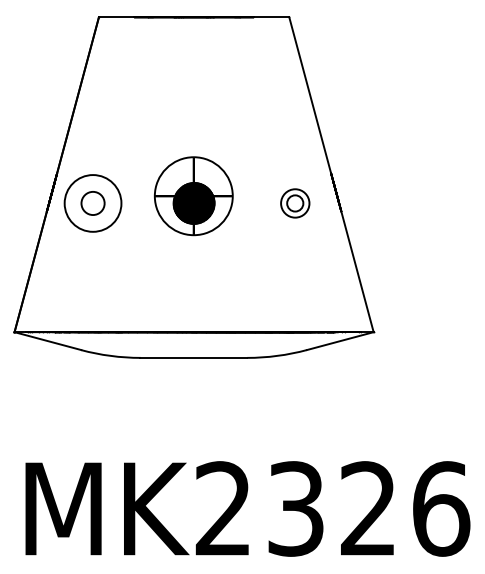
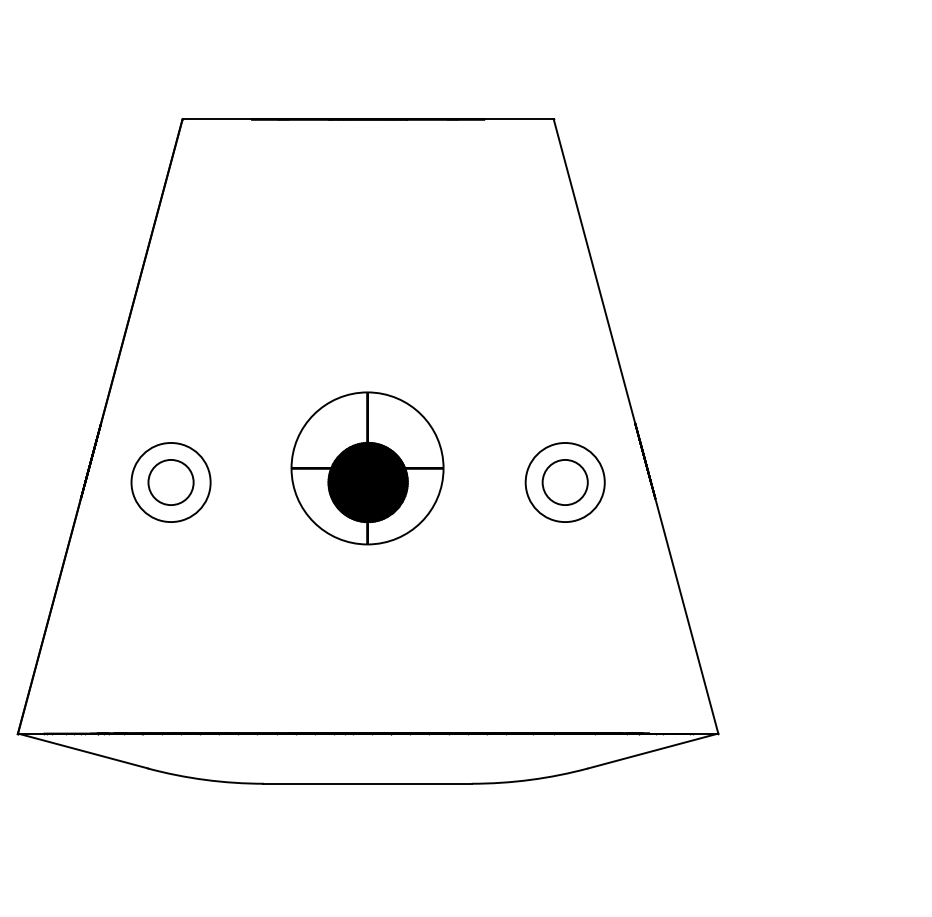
circle: (92, 203) -> (169, 482), size x0.71
part: (295, 203) -> (565, 482), size x1.43

